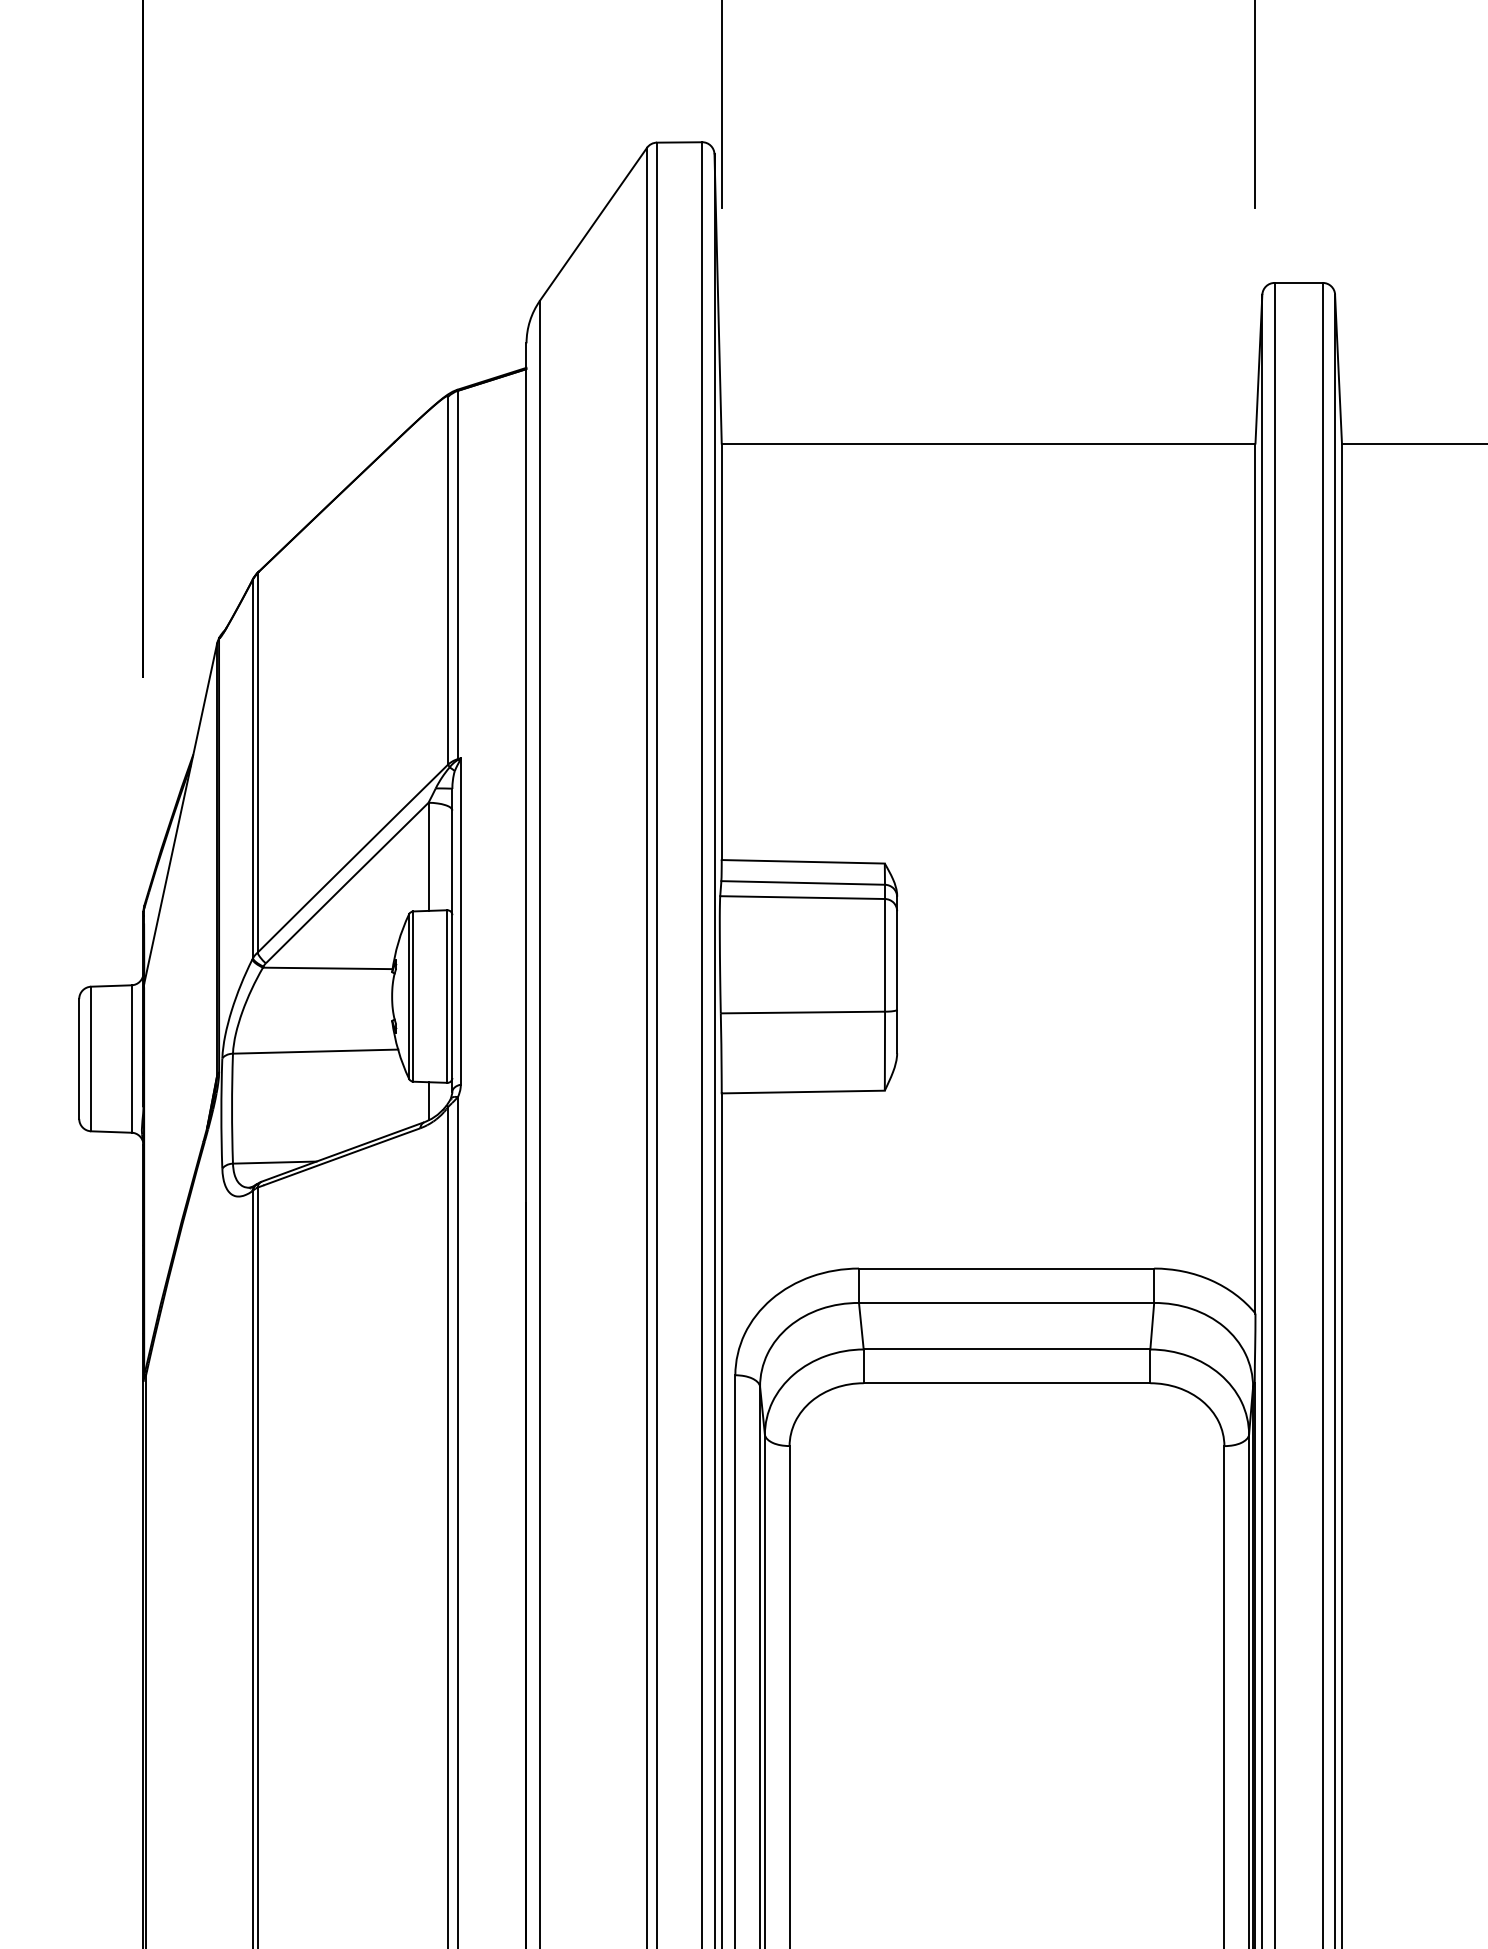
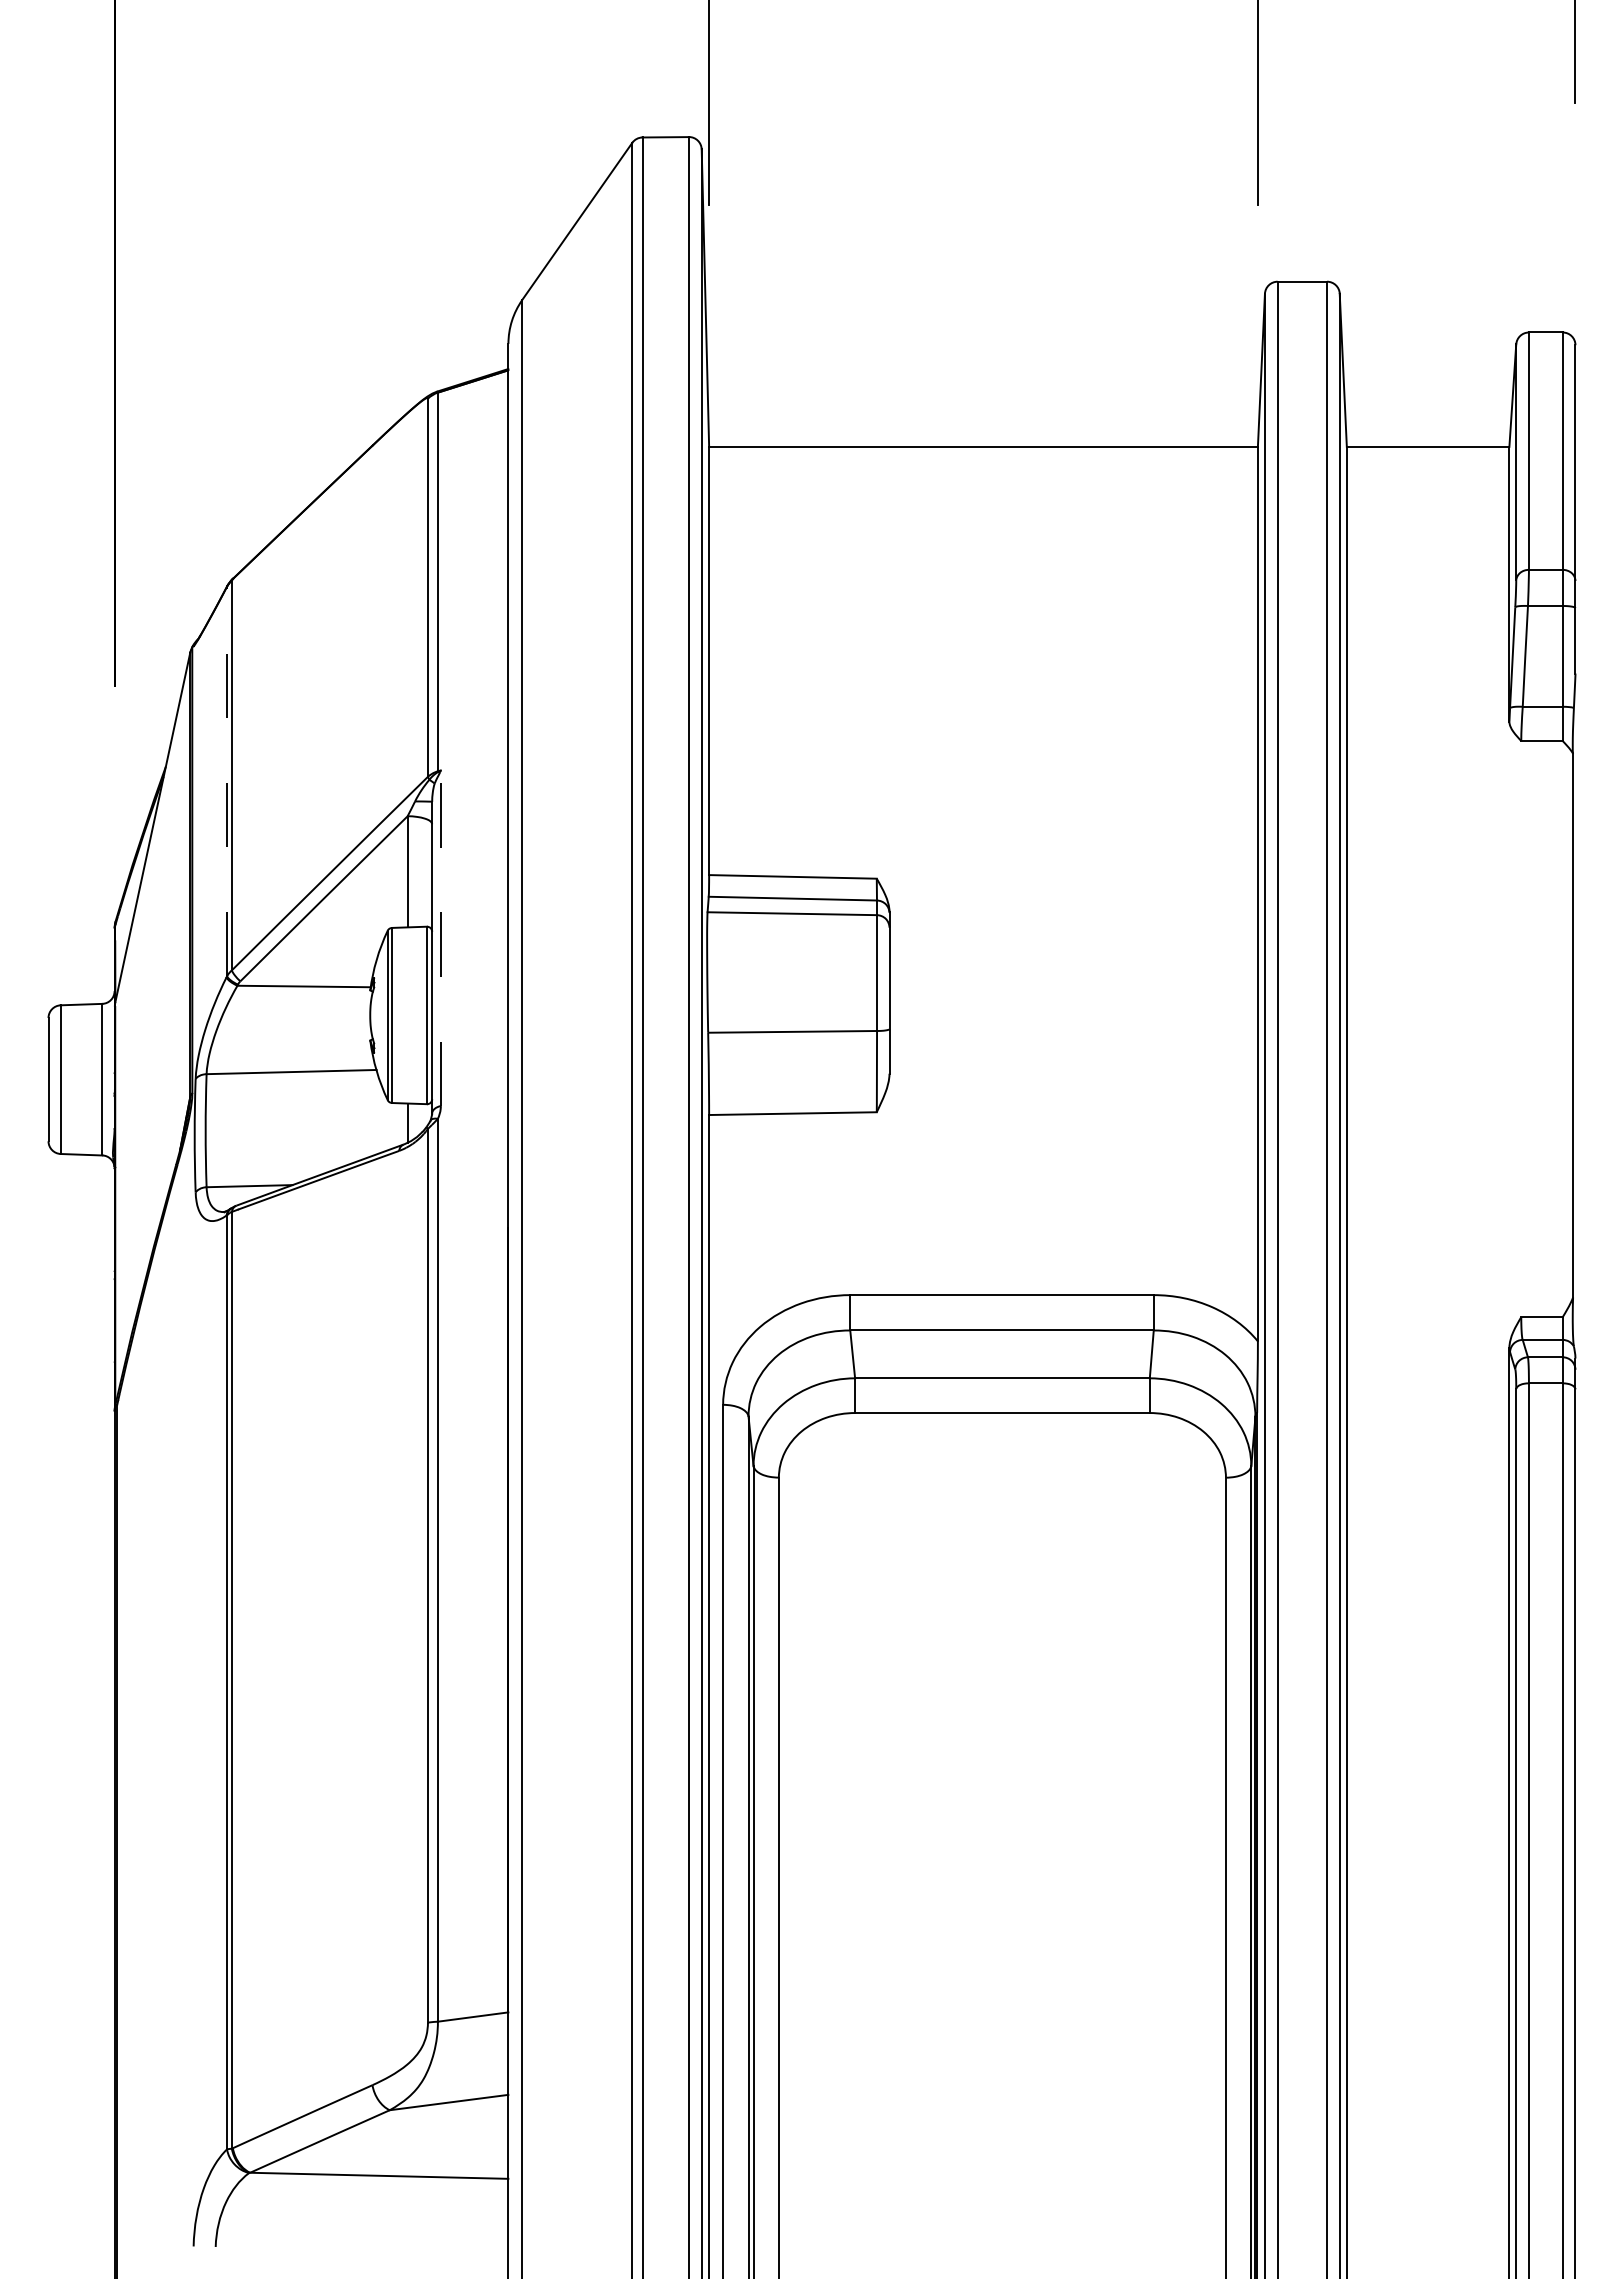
line: (253, 769) -> (227, 781), solid -> dashed
line: (460, 921) -> (440, 938), solid -> dashed

